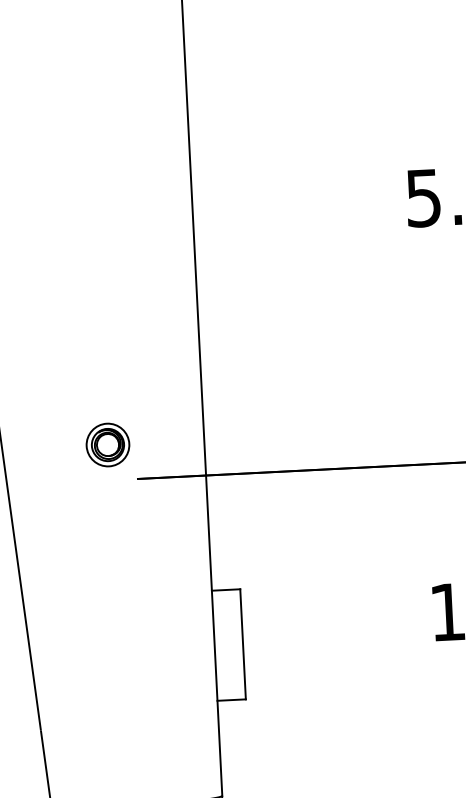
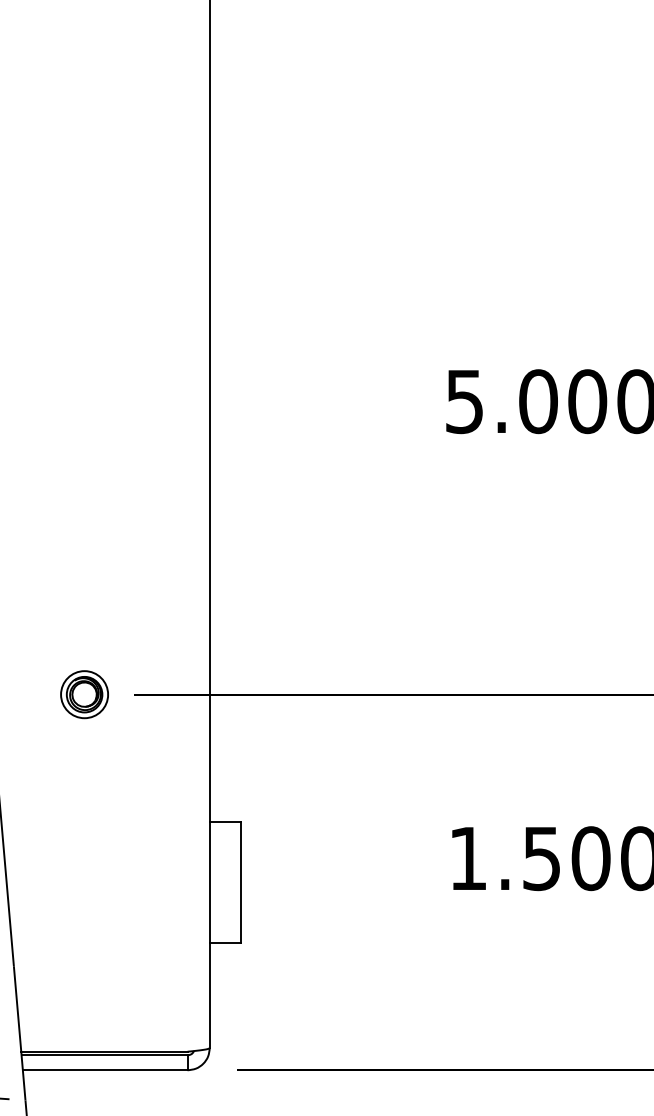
part: (107, 444) -> (84, 694), moved

